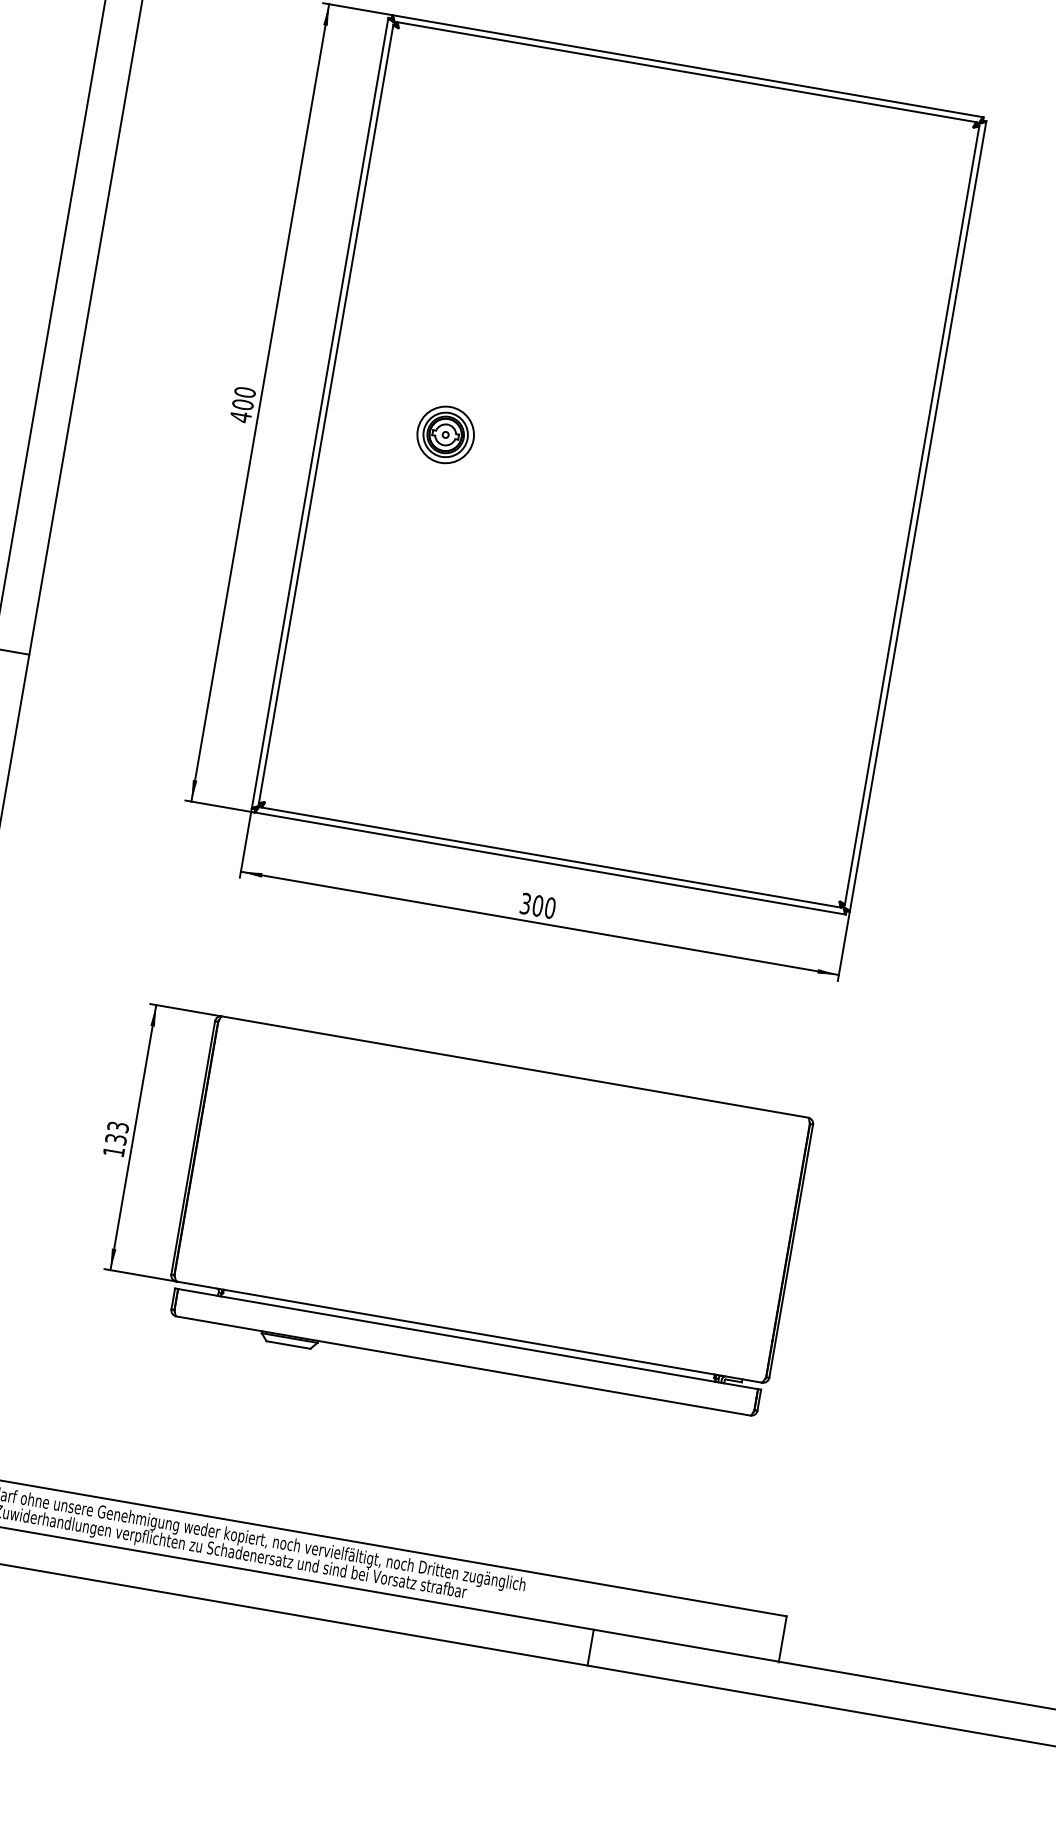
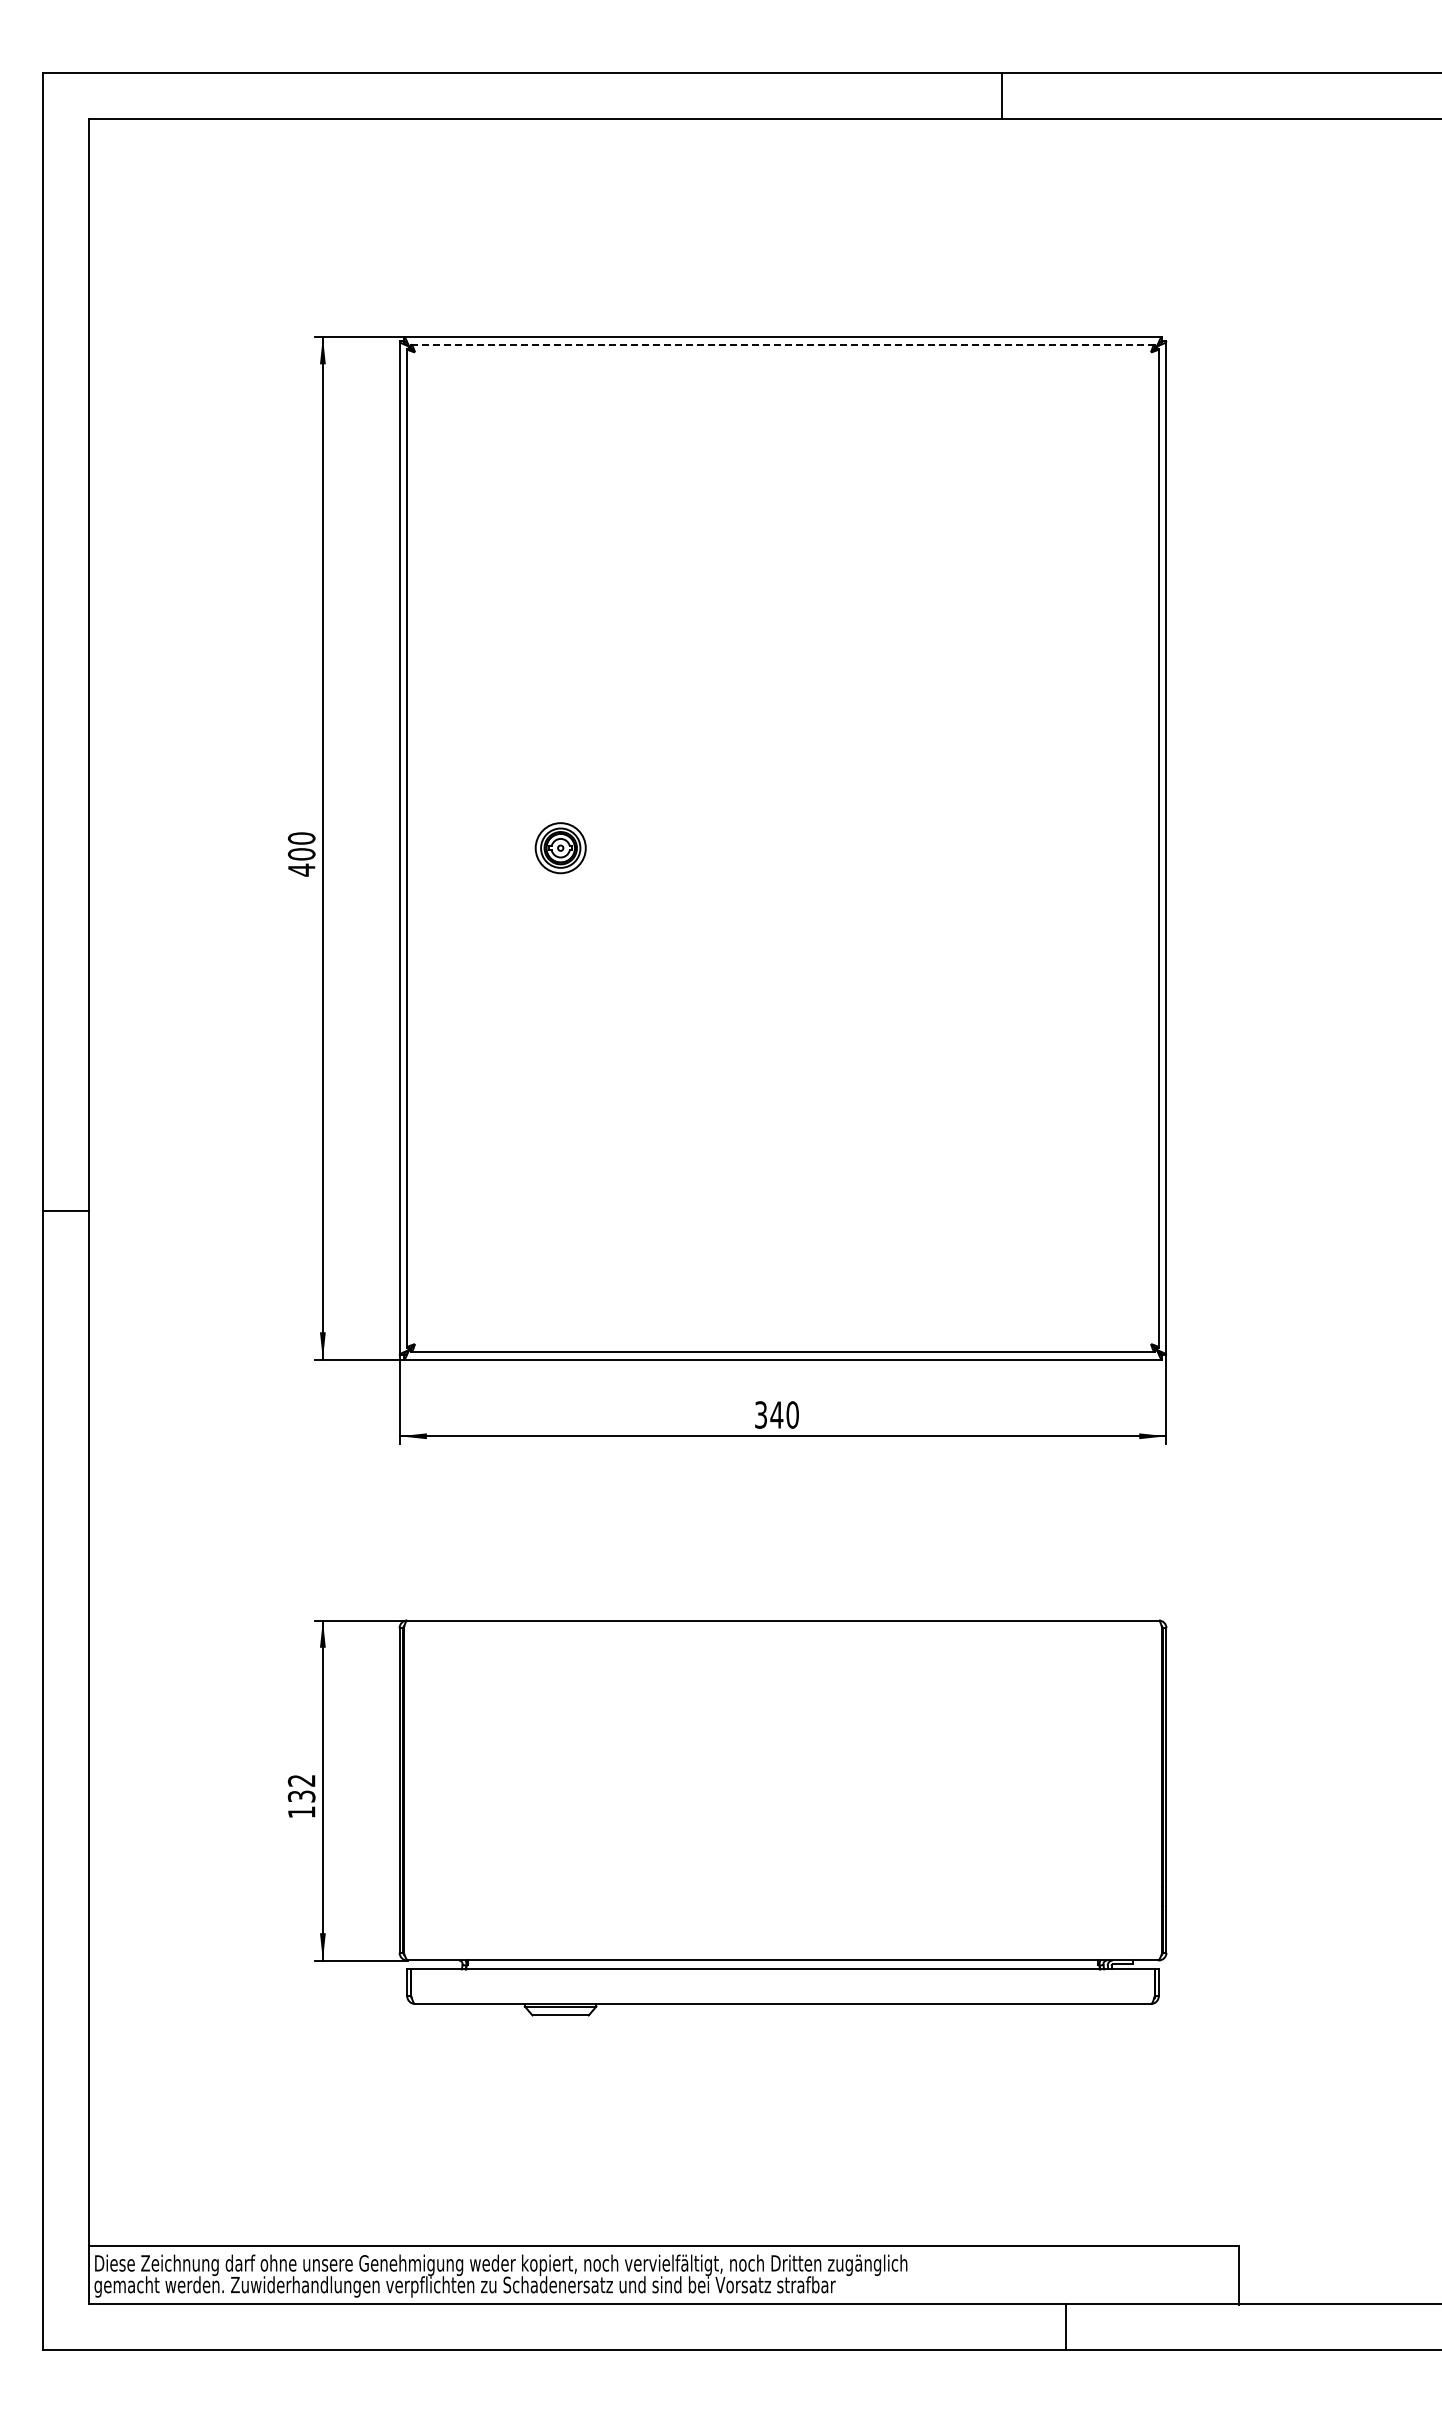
line: (687, 72) -> (783, 344), solid -> dashed
part: (445, 434) -> (560, 847), size x0.7
text: (537, 905) -> (776, 1414), 300 -> 340
text: (118, 1126) -> (301, 1780), 133 -> 132
line: (591, 1647) -> (1066, 2327), moved

